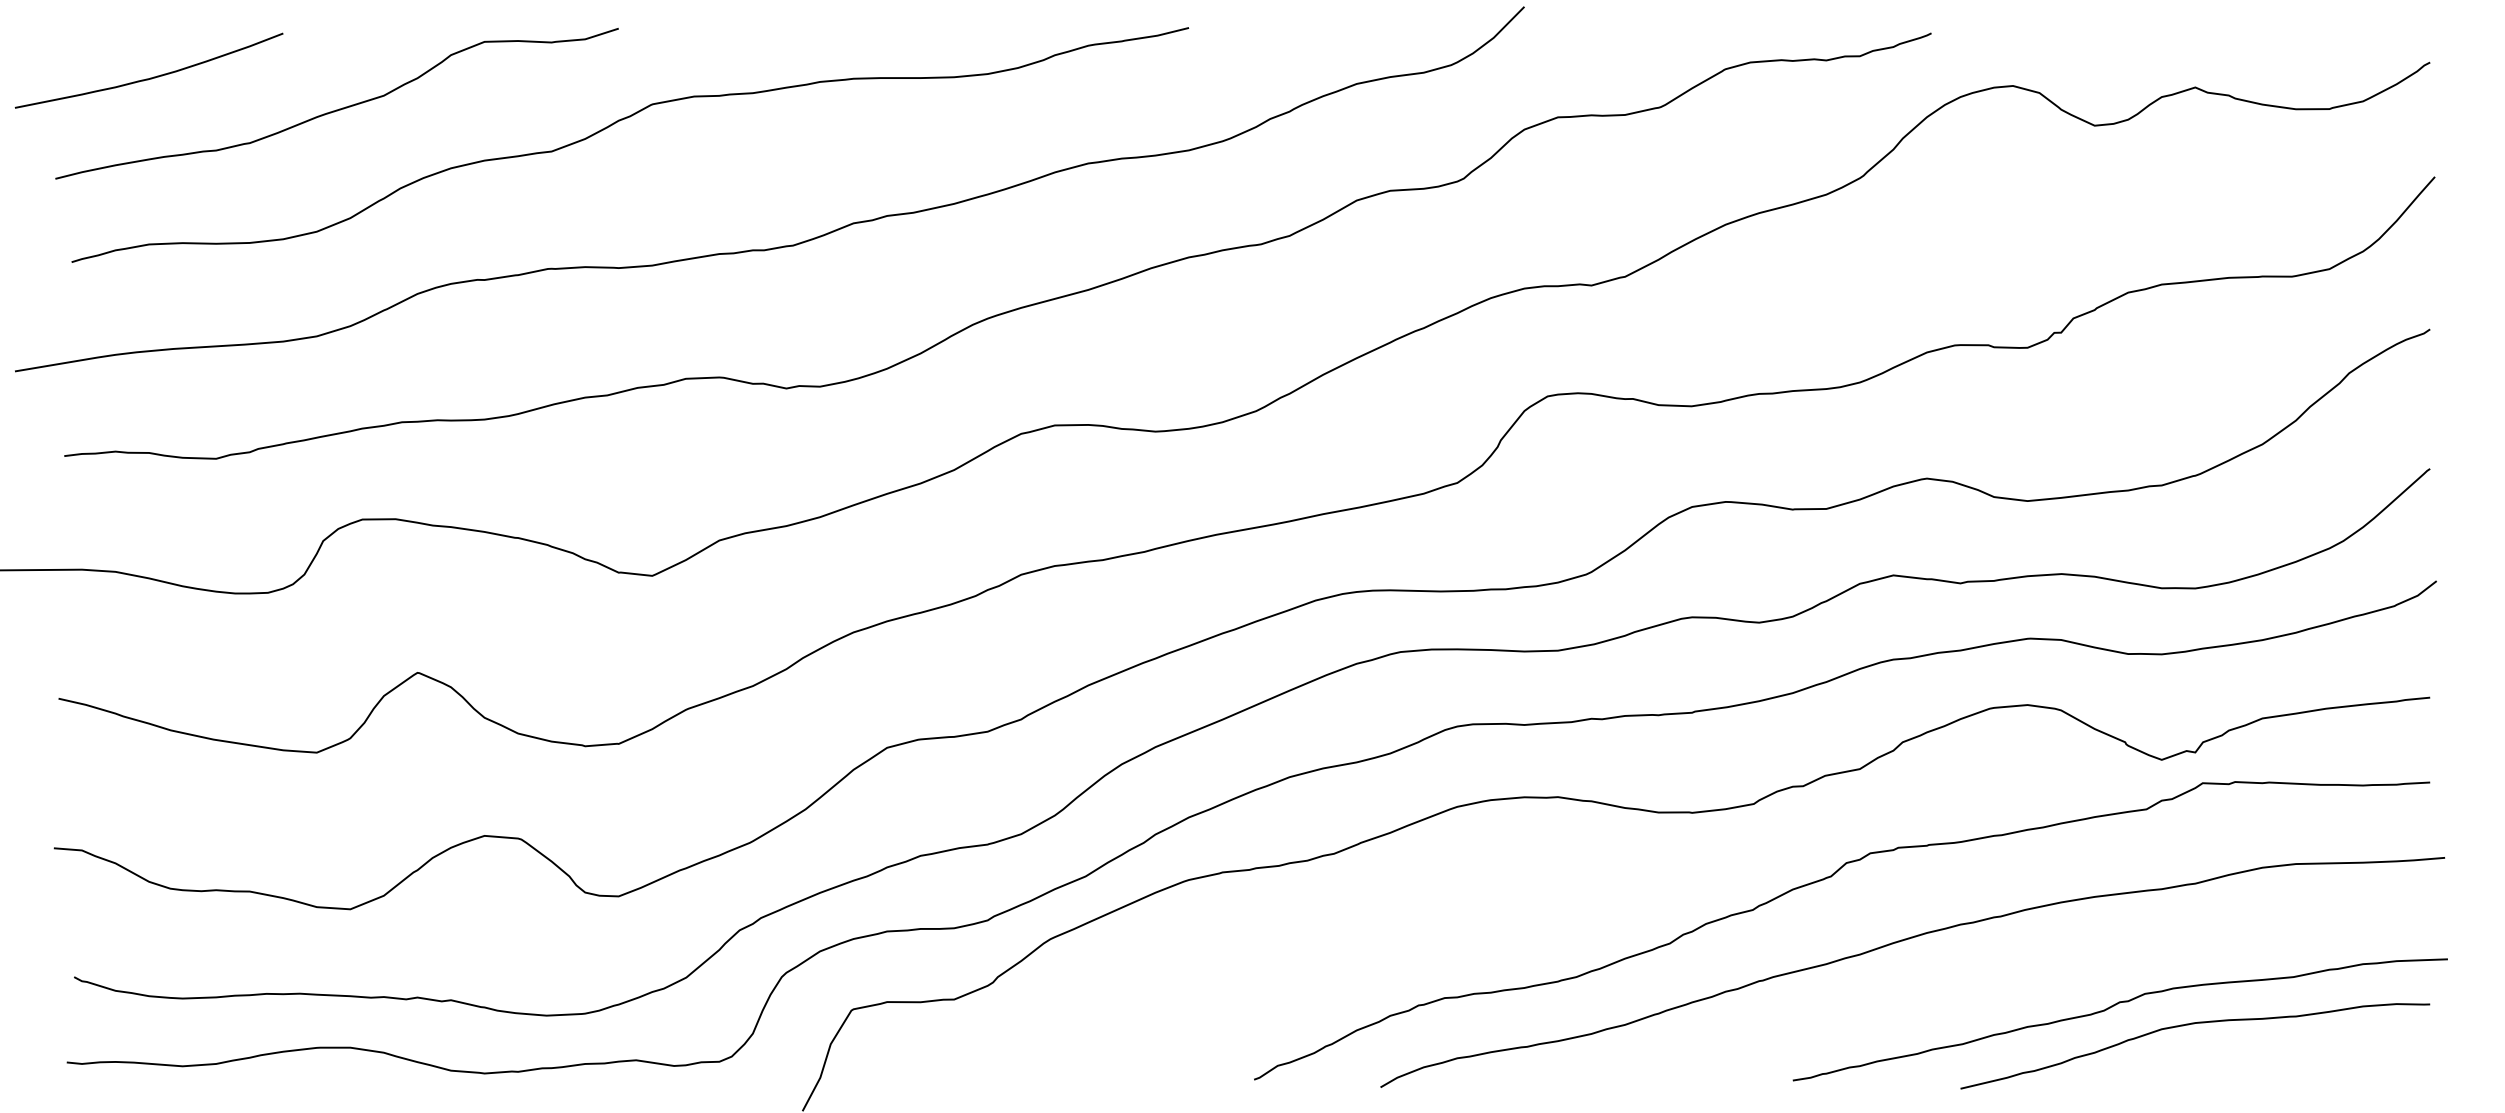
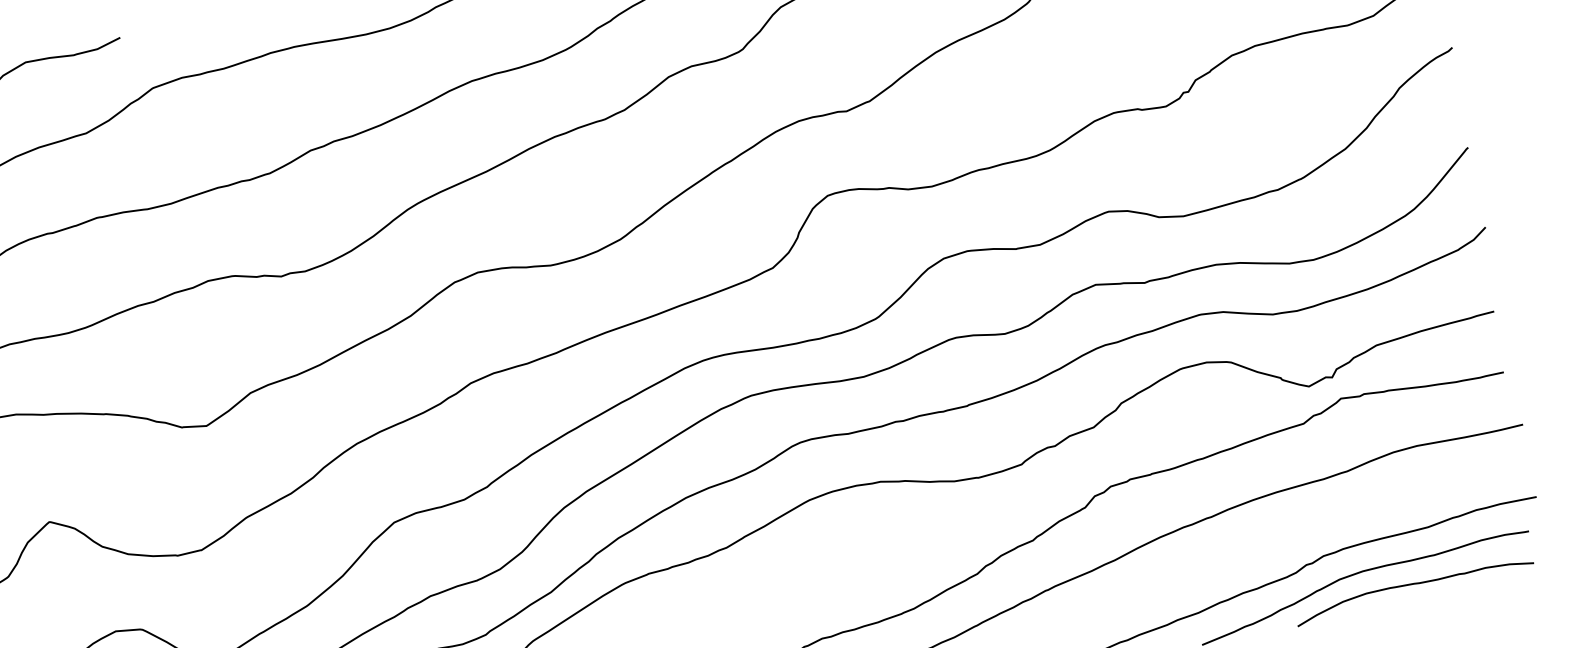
curve: (2265, 1052) -> (1416, 584), added

